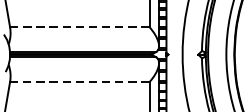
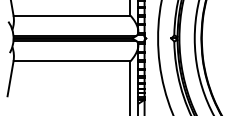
line: (80, 27) -> (72, 15), dashed -> solid
line: (79, 82) -> (71, 61), dashed -> solid

